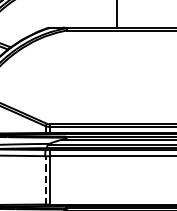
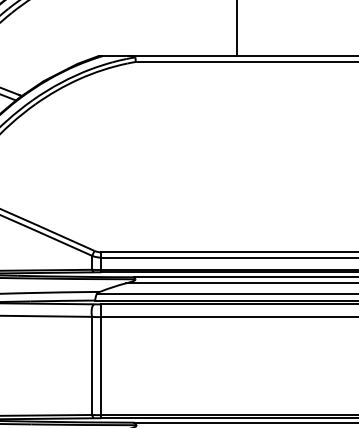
line: (45, 179) -> (92, 364), dashed -> solid

